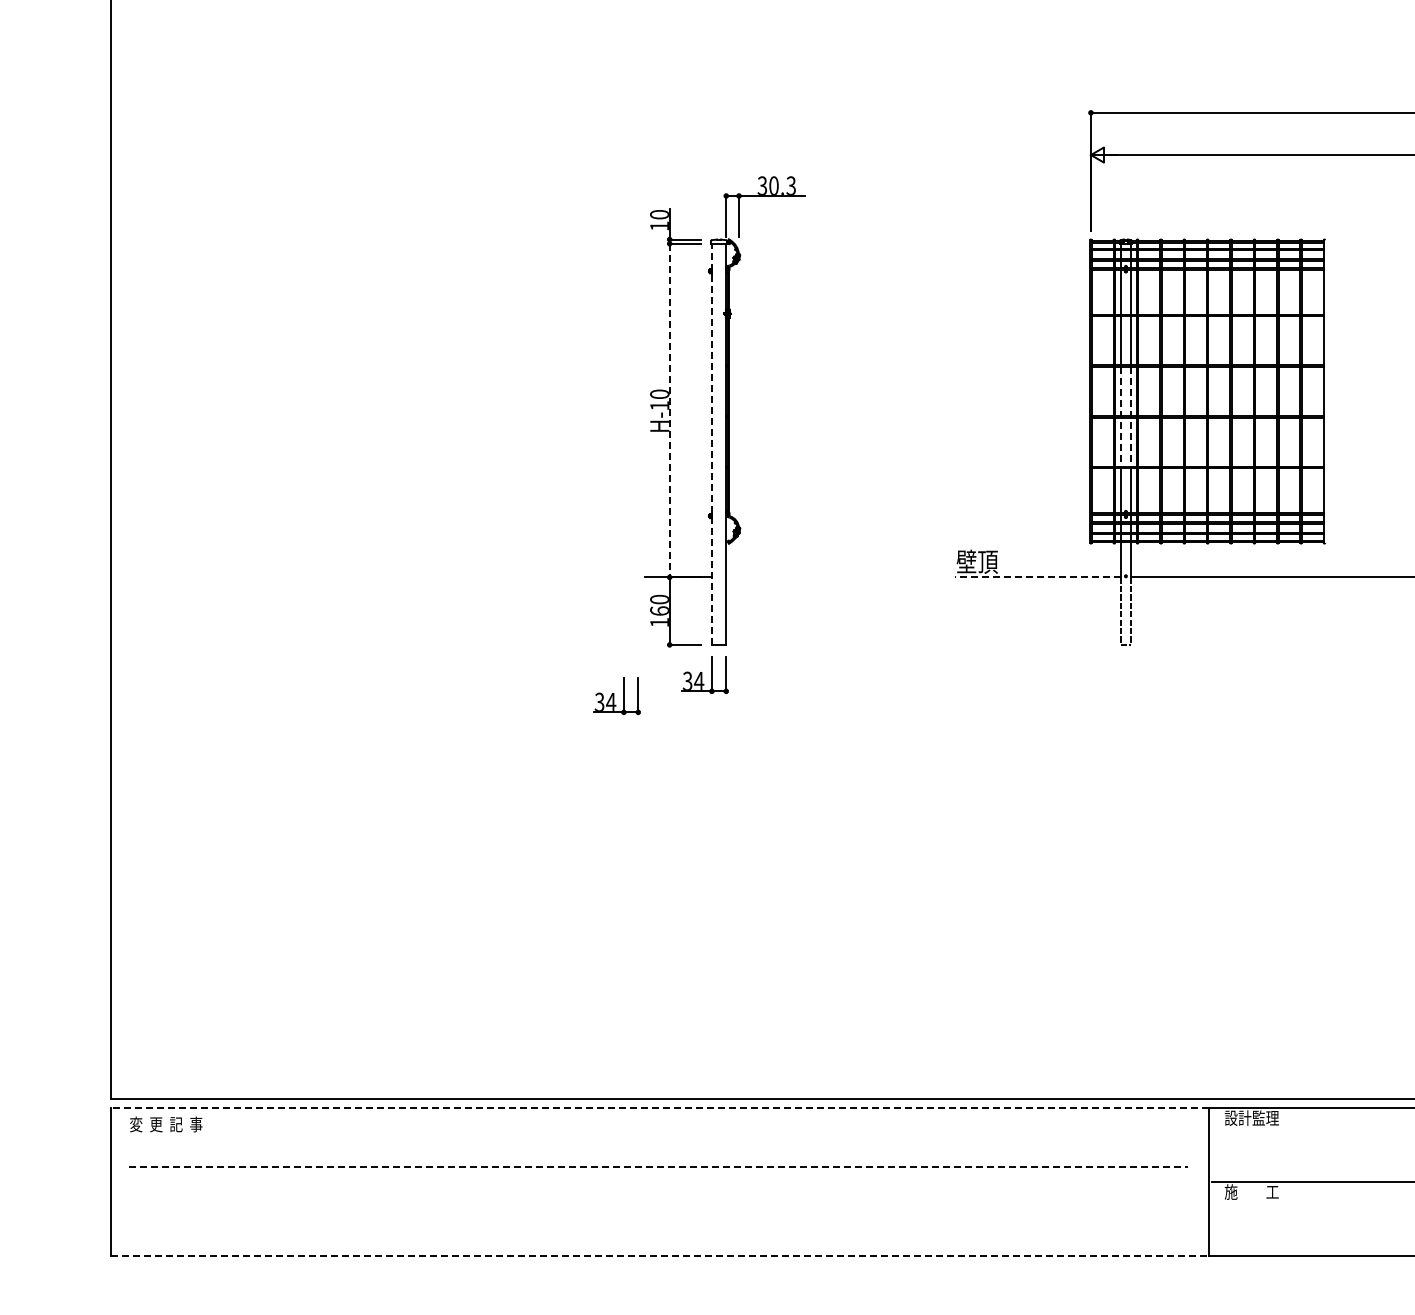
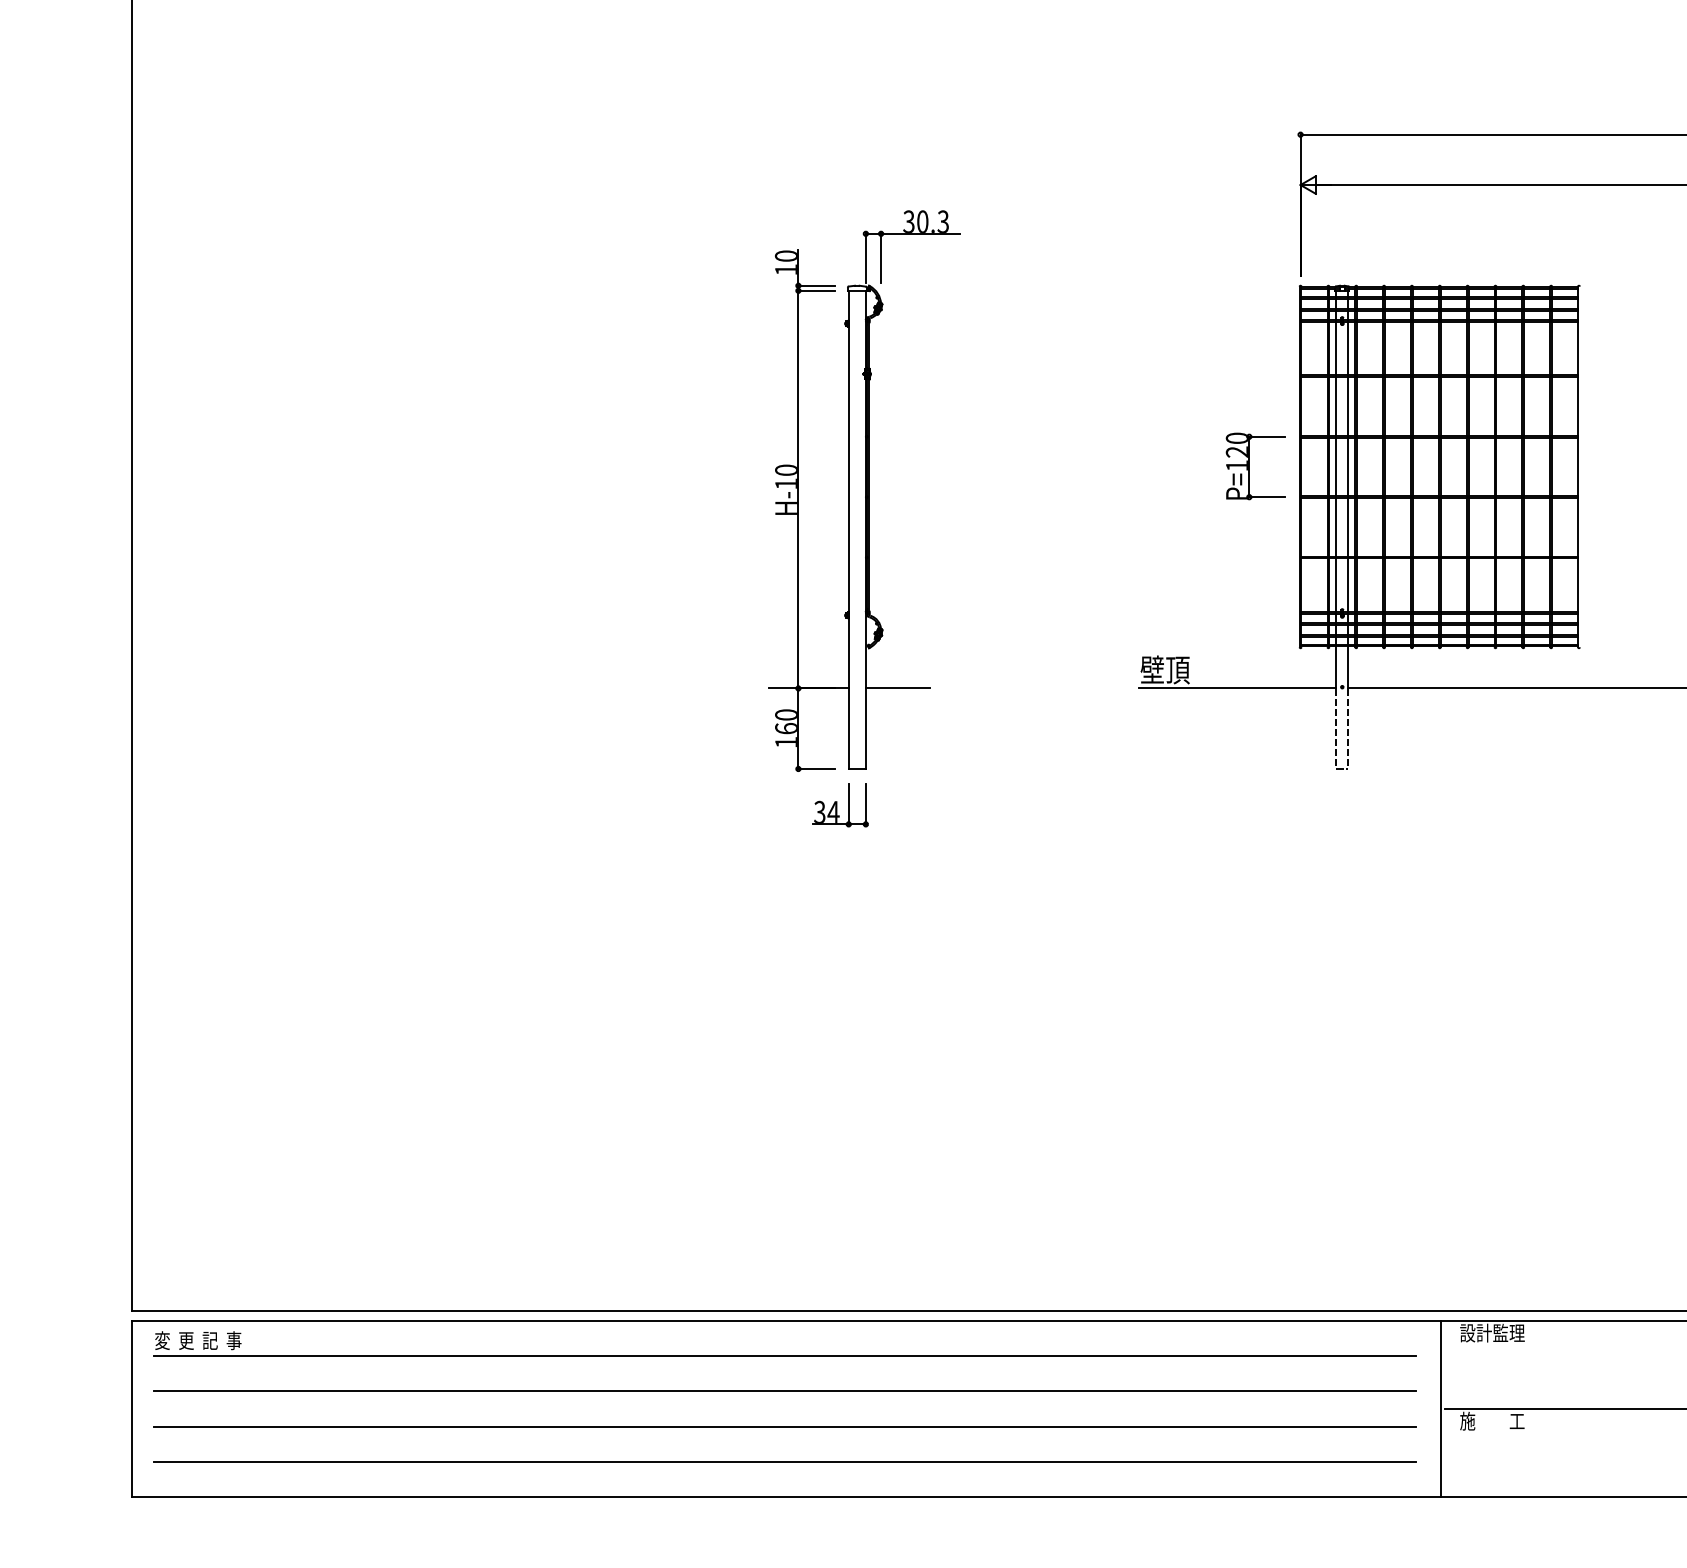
part: (1053, 390) -> (1255, 465), added
line: (669, 410) -> (798, 489), dashed -> solid
line: (1120, 416) -> (1335, 496), dashed -> solid
line: (1130, 416) -> (1347, 496), dashed -> solid
line: (711, 444) -> (848, 530), dashed -> solid
line: (752, 577) -> (897, 688), added
line: (1037, 577) -> (1236, 688), dashed -> solid
part: (616, 695) -> (735, 829), removed
line: (659, 1107) -> (786, 1320), dashed -> solid
line: (657, 1137) -> (783, 1356), added
line: (658, 1166) -> (785, 1390), dashed -> solid
line: (657, 1196) -> (783, 1426), added
line: (657, 1226) -> (783, 1462), added
line: (659, 1255) -> (786, 1496), dashed -> solid

